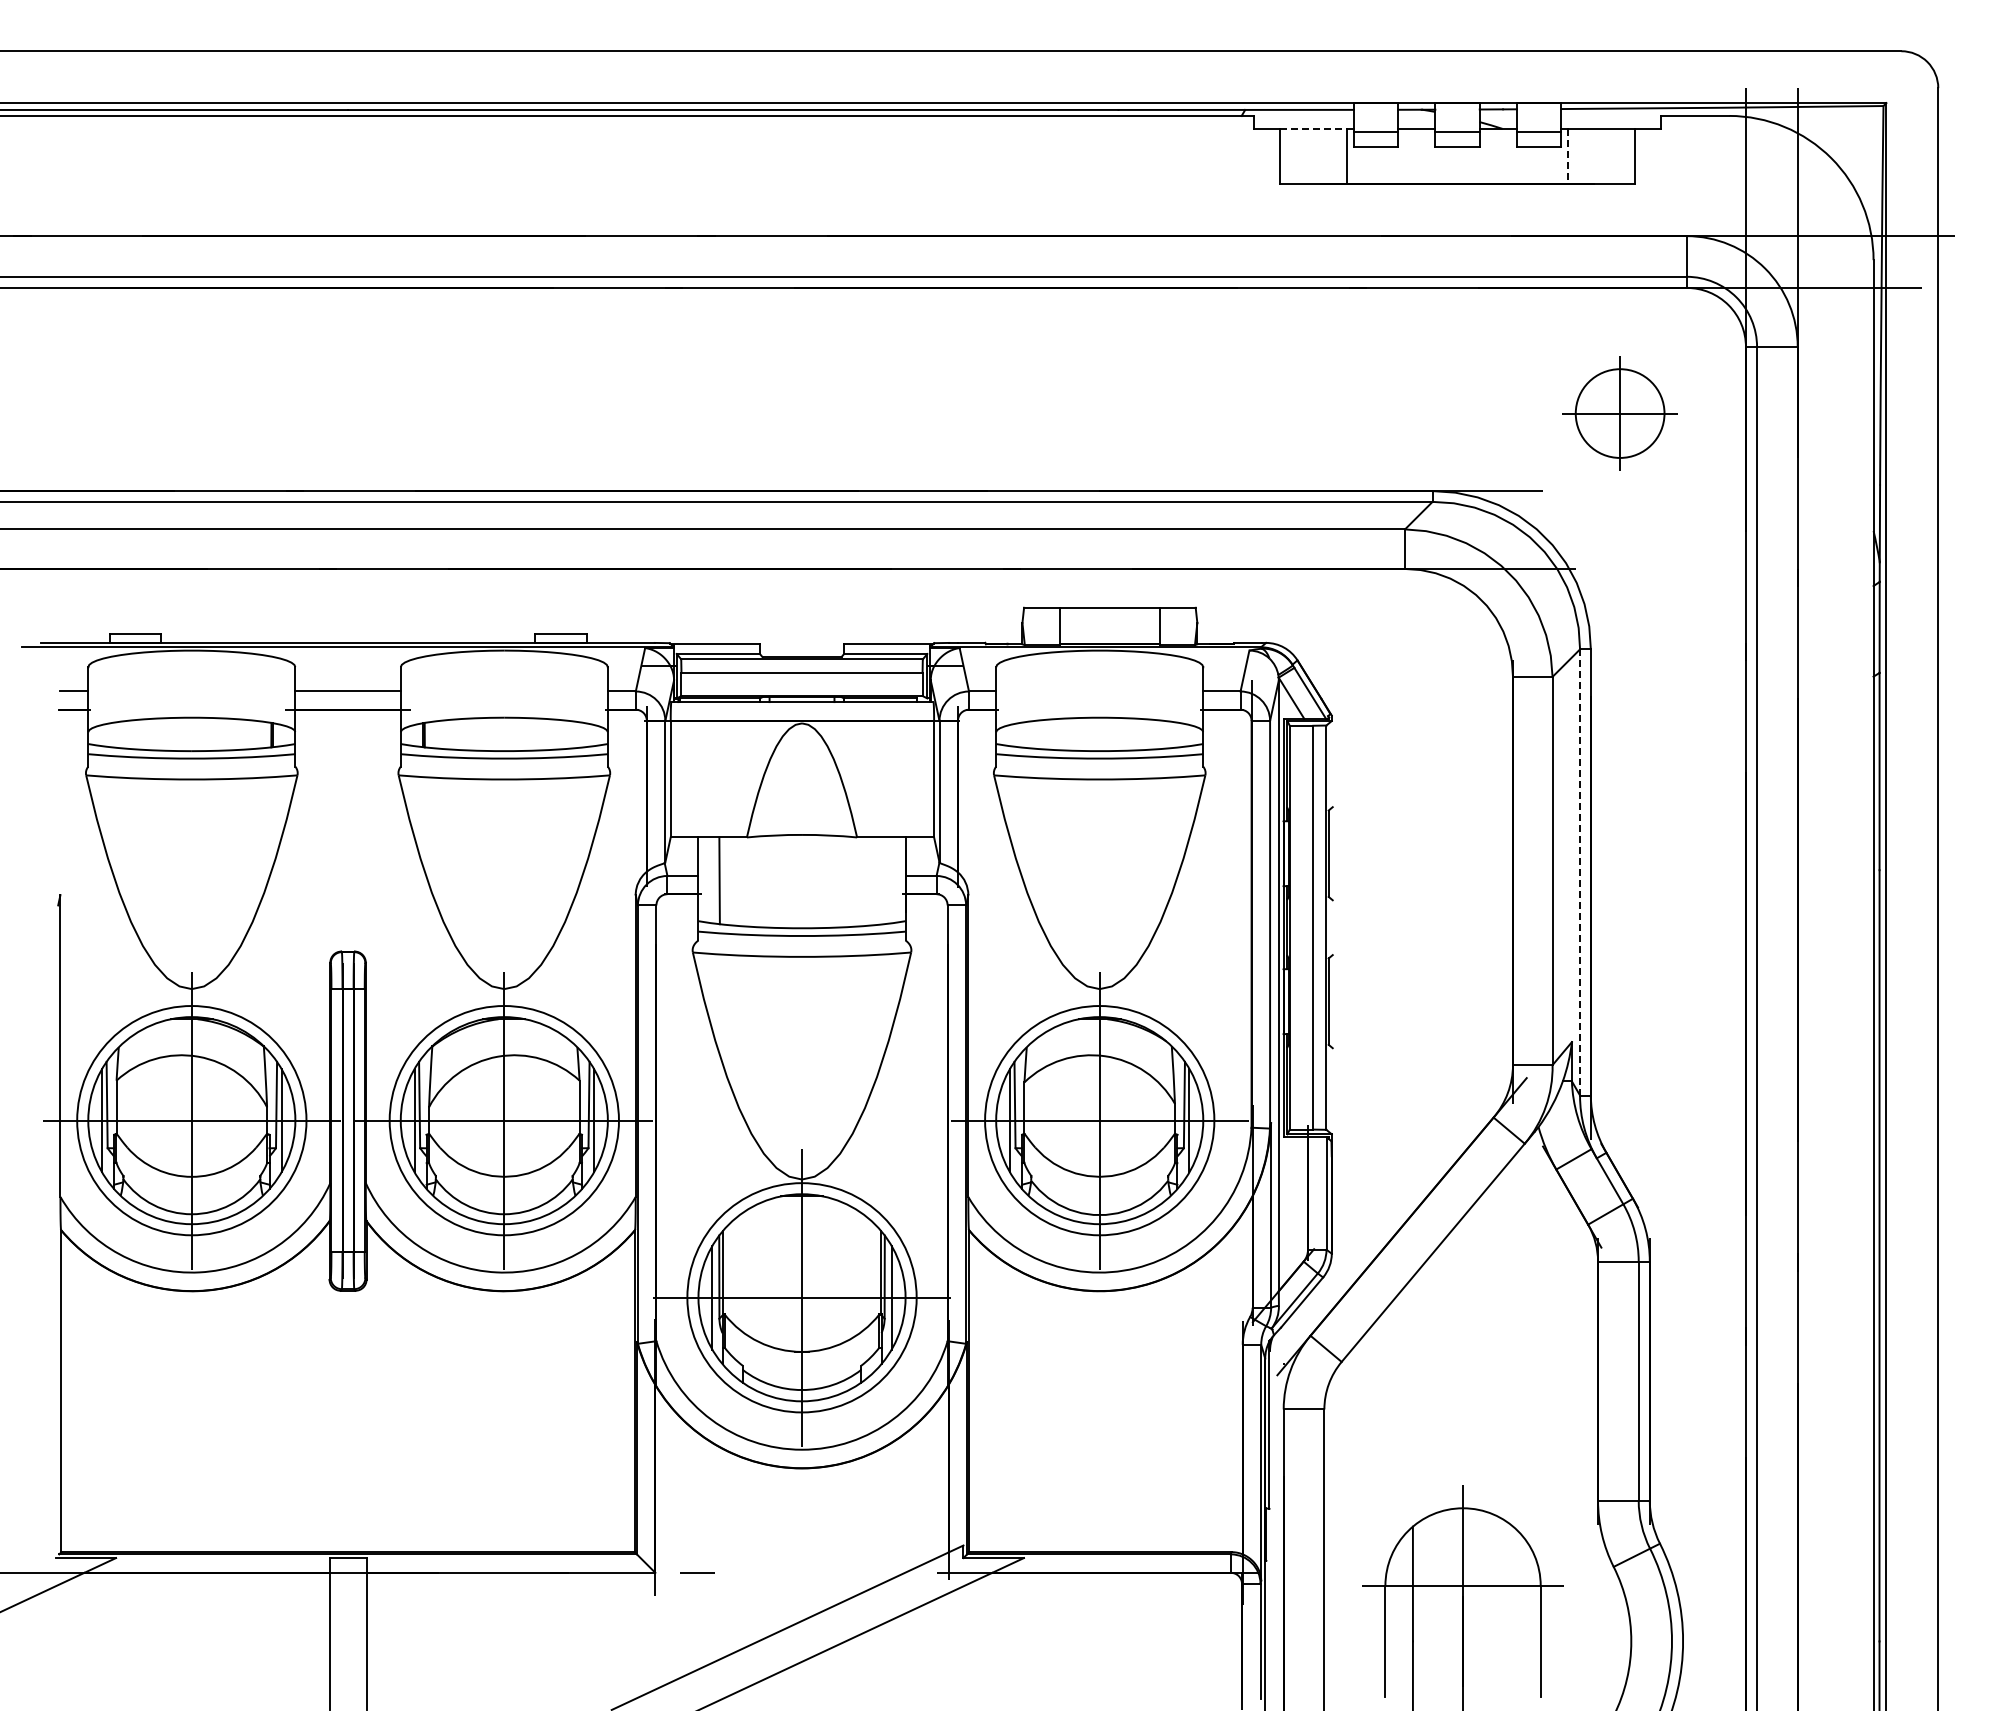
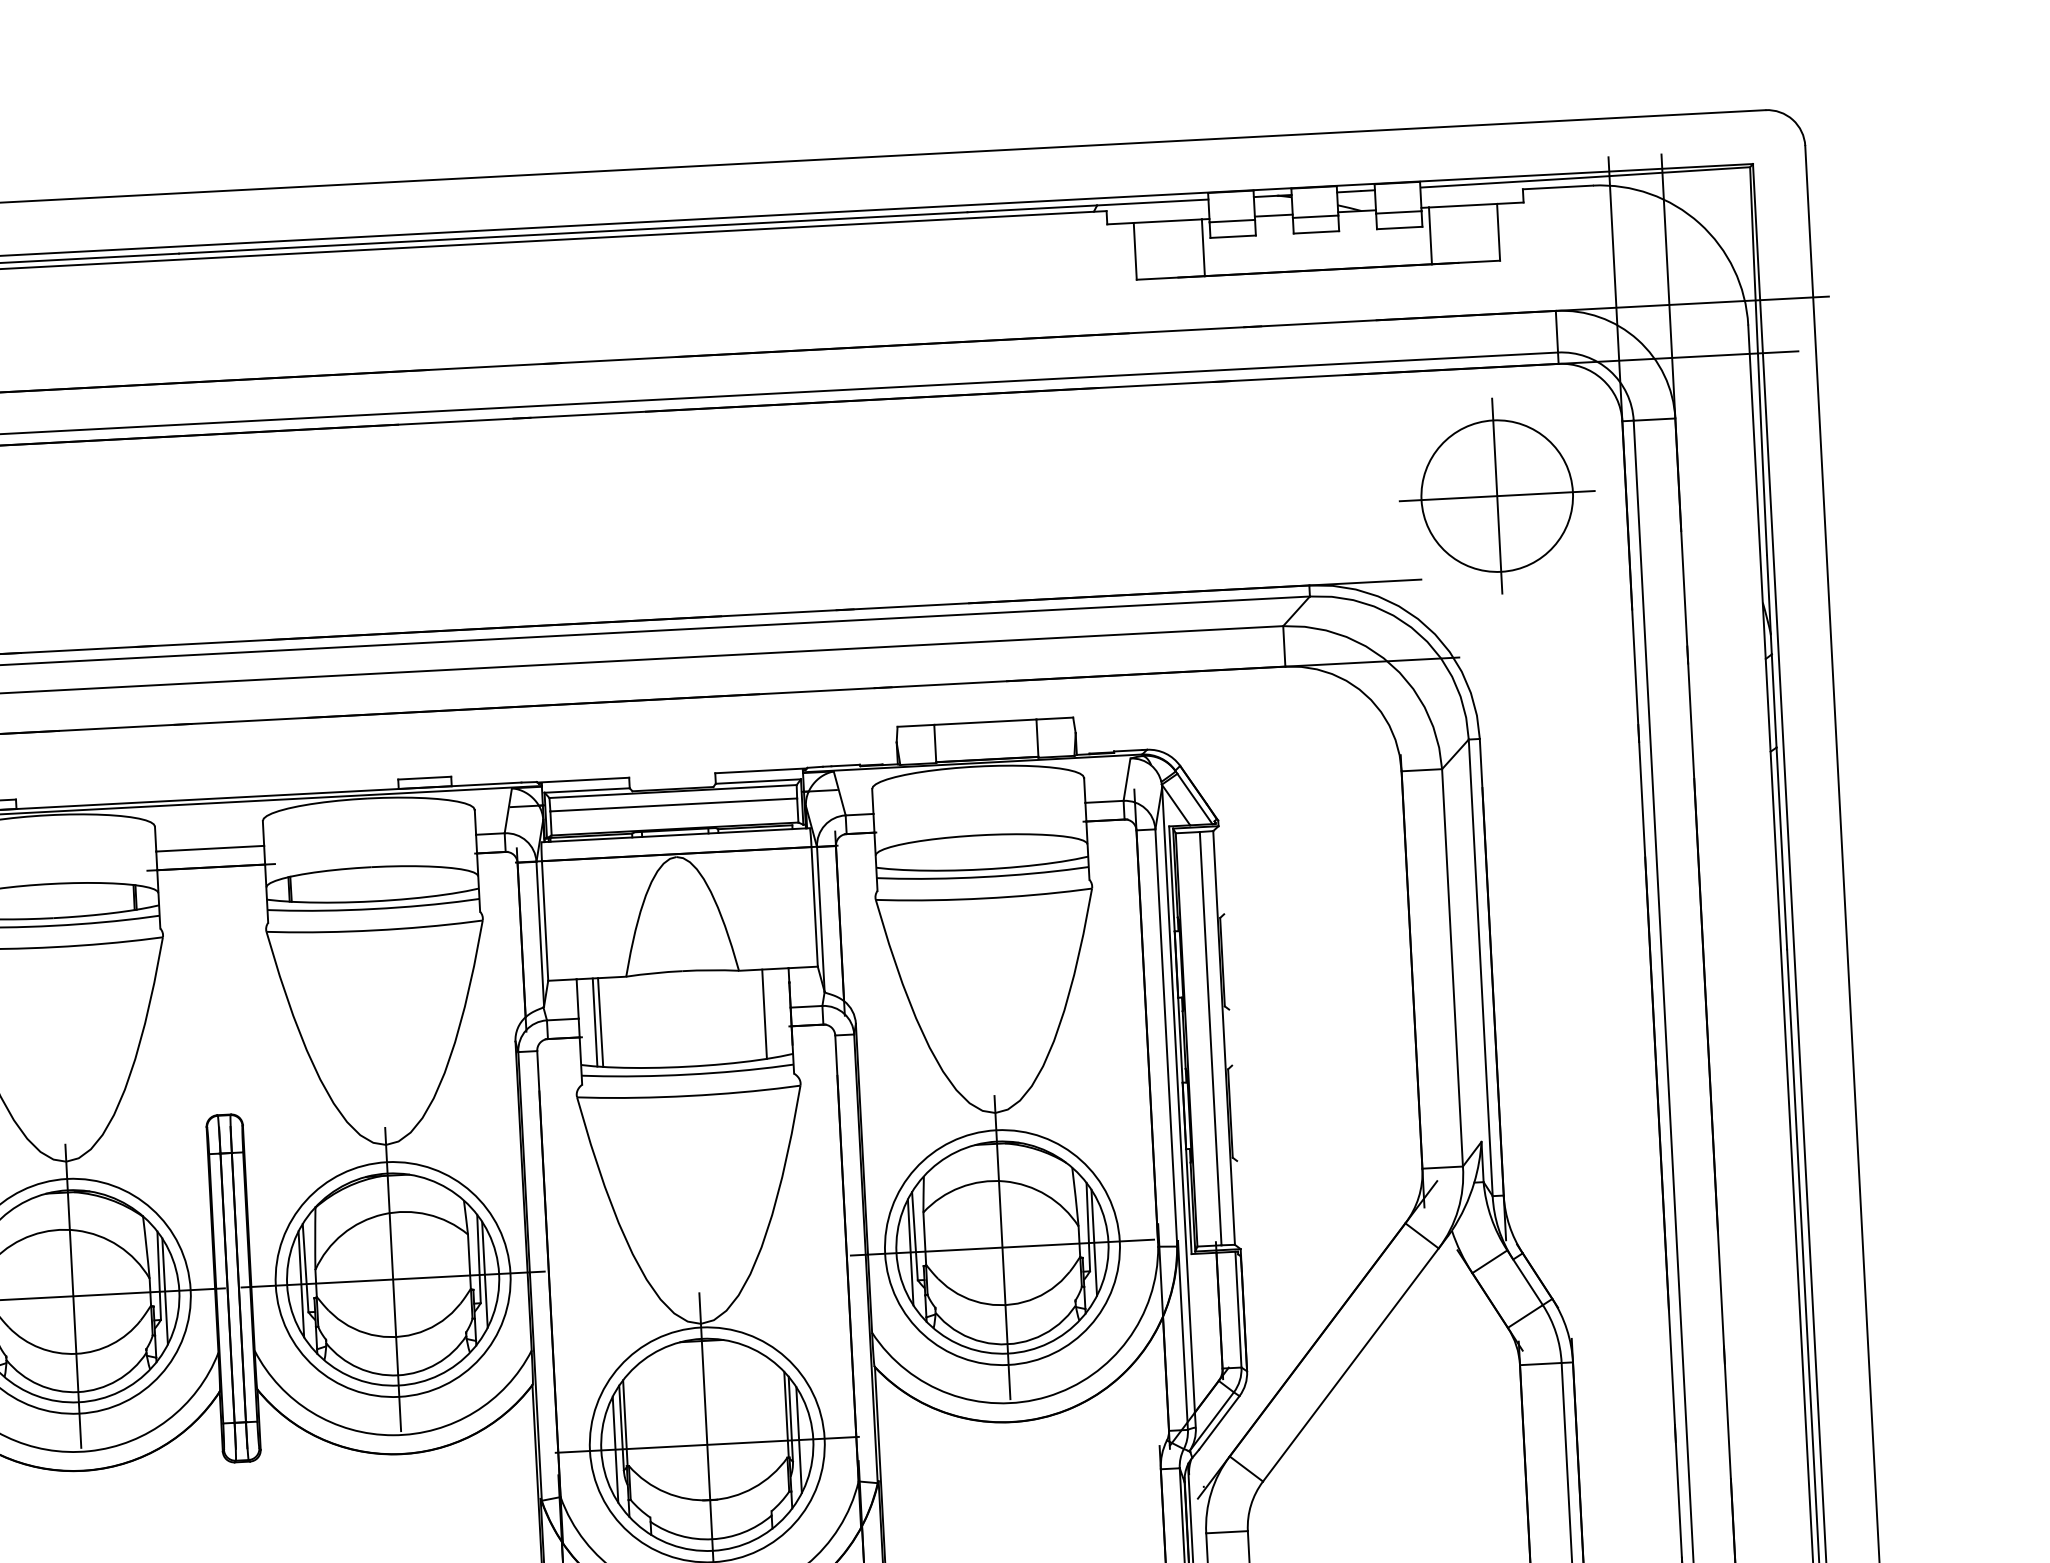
line: (1313, 128) -> (1168, 220), dashed -> solid
line: (1568, 156) -> (1430, 235), dashed -> solid
part: (1619, 413) -> (1496, 496), size x1.67
line: (1580, 871) -> (1481, 966), dashed -> solid
line: (714, 880) -> (595, 1022), added
line: (879, 880) -> (764, 1013), added

